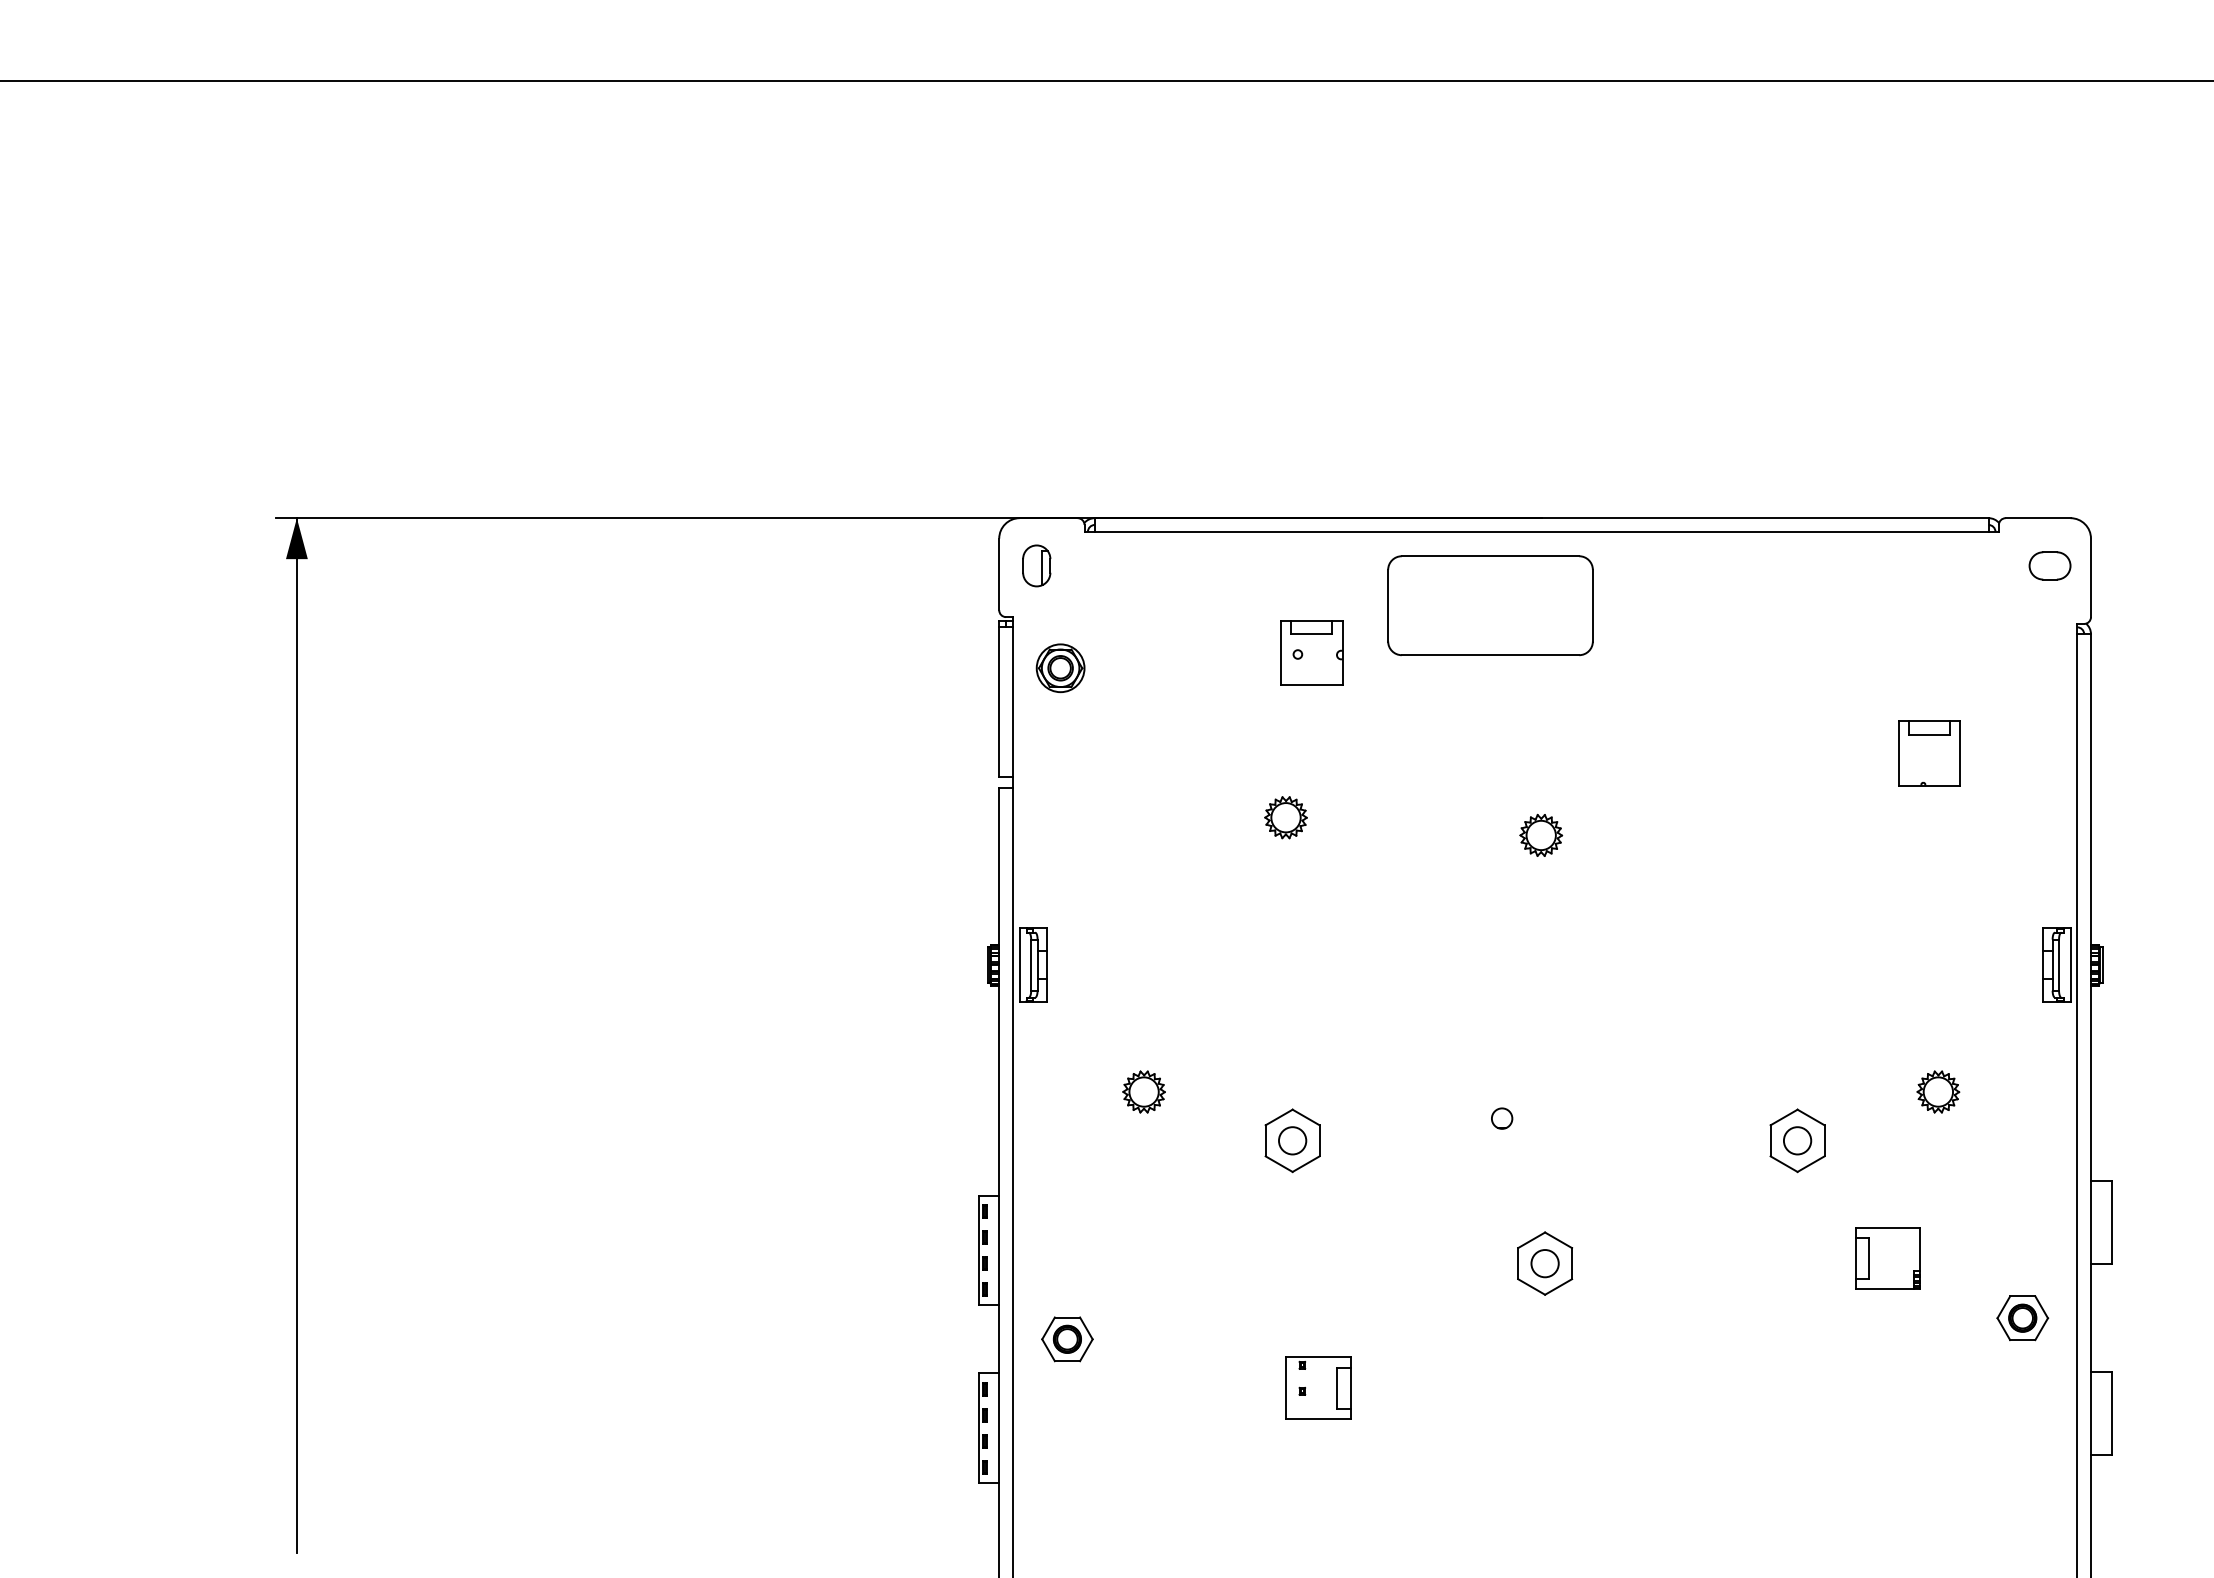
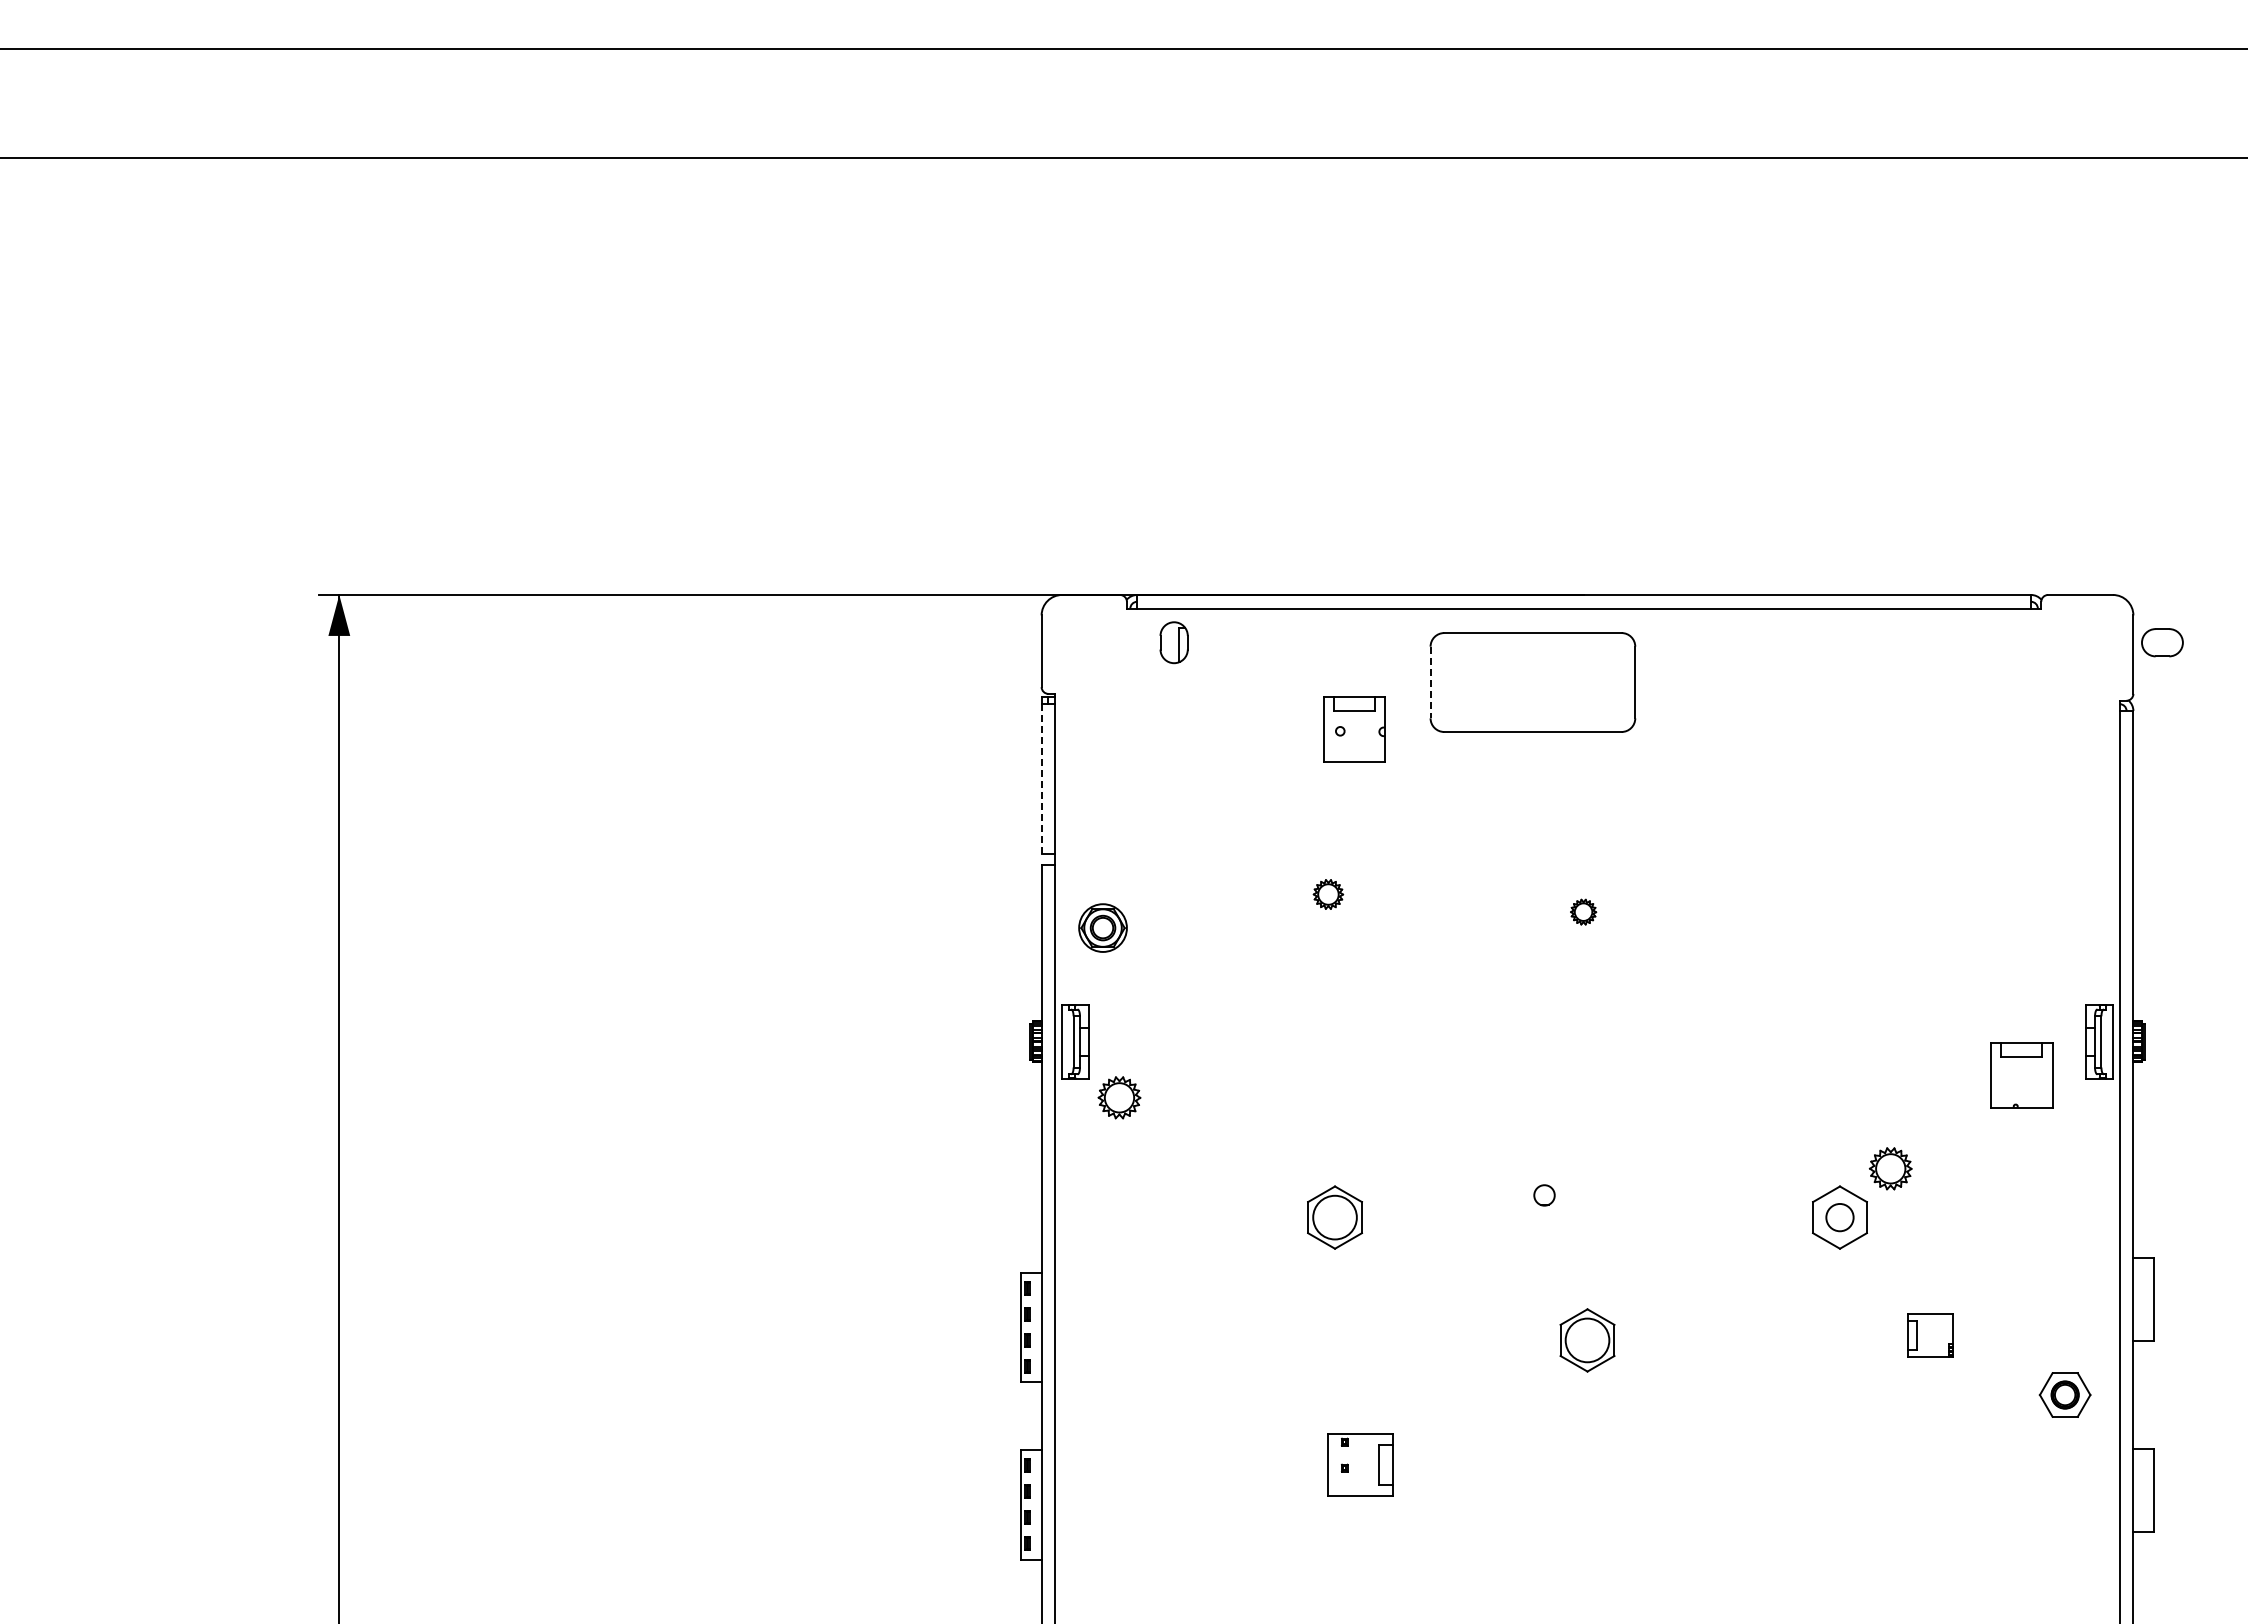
part: (1036, 565) -> (1173, 642), moved
part: (2050, 565) -> (2162, 642), moved
line: (1388, 605) -> (1430, 682), solid -> dashed
part: (1060, 667) -> (1102, 927), moved
line: (999, 701) -> (1041, 778), solid -> dashed
part: (1929, 753) -> (2021, 1075), moved
part: (1286, 817) -> (1328, 894), size x0.7
part: (1541, 834) -> (1583, 911), size x0.6
part: (1144, 1091) -> (1119, 1097), moved
part: (1938, 1091) -> (1890, 1168), moved
circle: (1292, 1140) -> (1334, 1217), size x1.6
part: (1888, 1258) -> (1930, 1335), size x0.7
circle: (1545, 1263) -> (1587, 1340), size x1.6
part: (1067, 1338) -> (1109, 1415), removed

